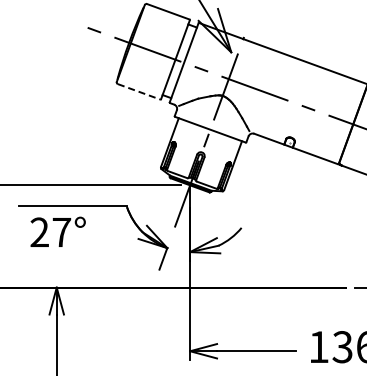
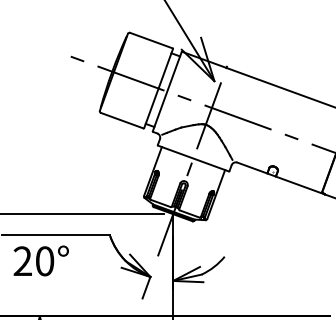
line: (139, 91) -> (122, 120), dashed -> solid
text: (61, 232) -> (44, 261), 27° -> 20°

